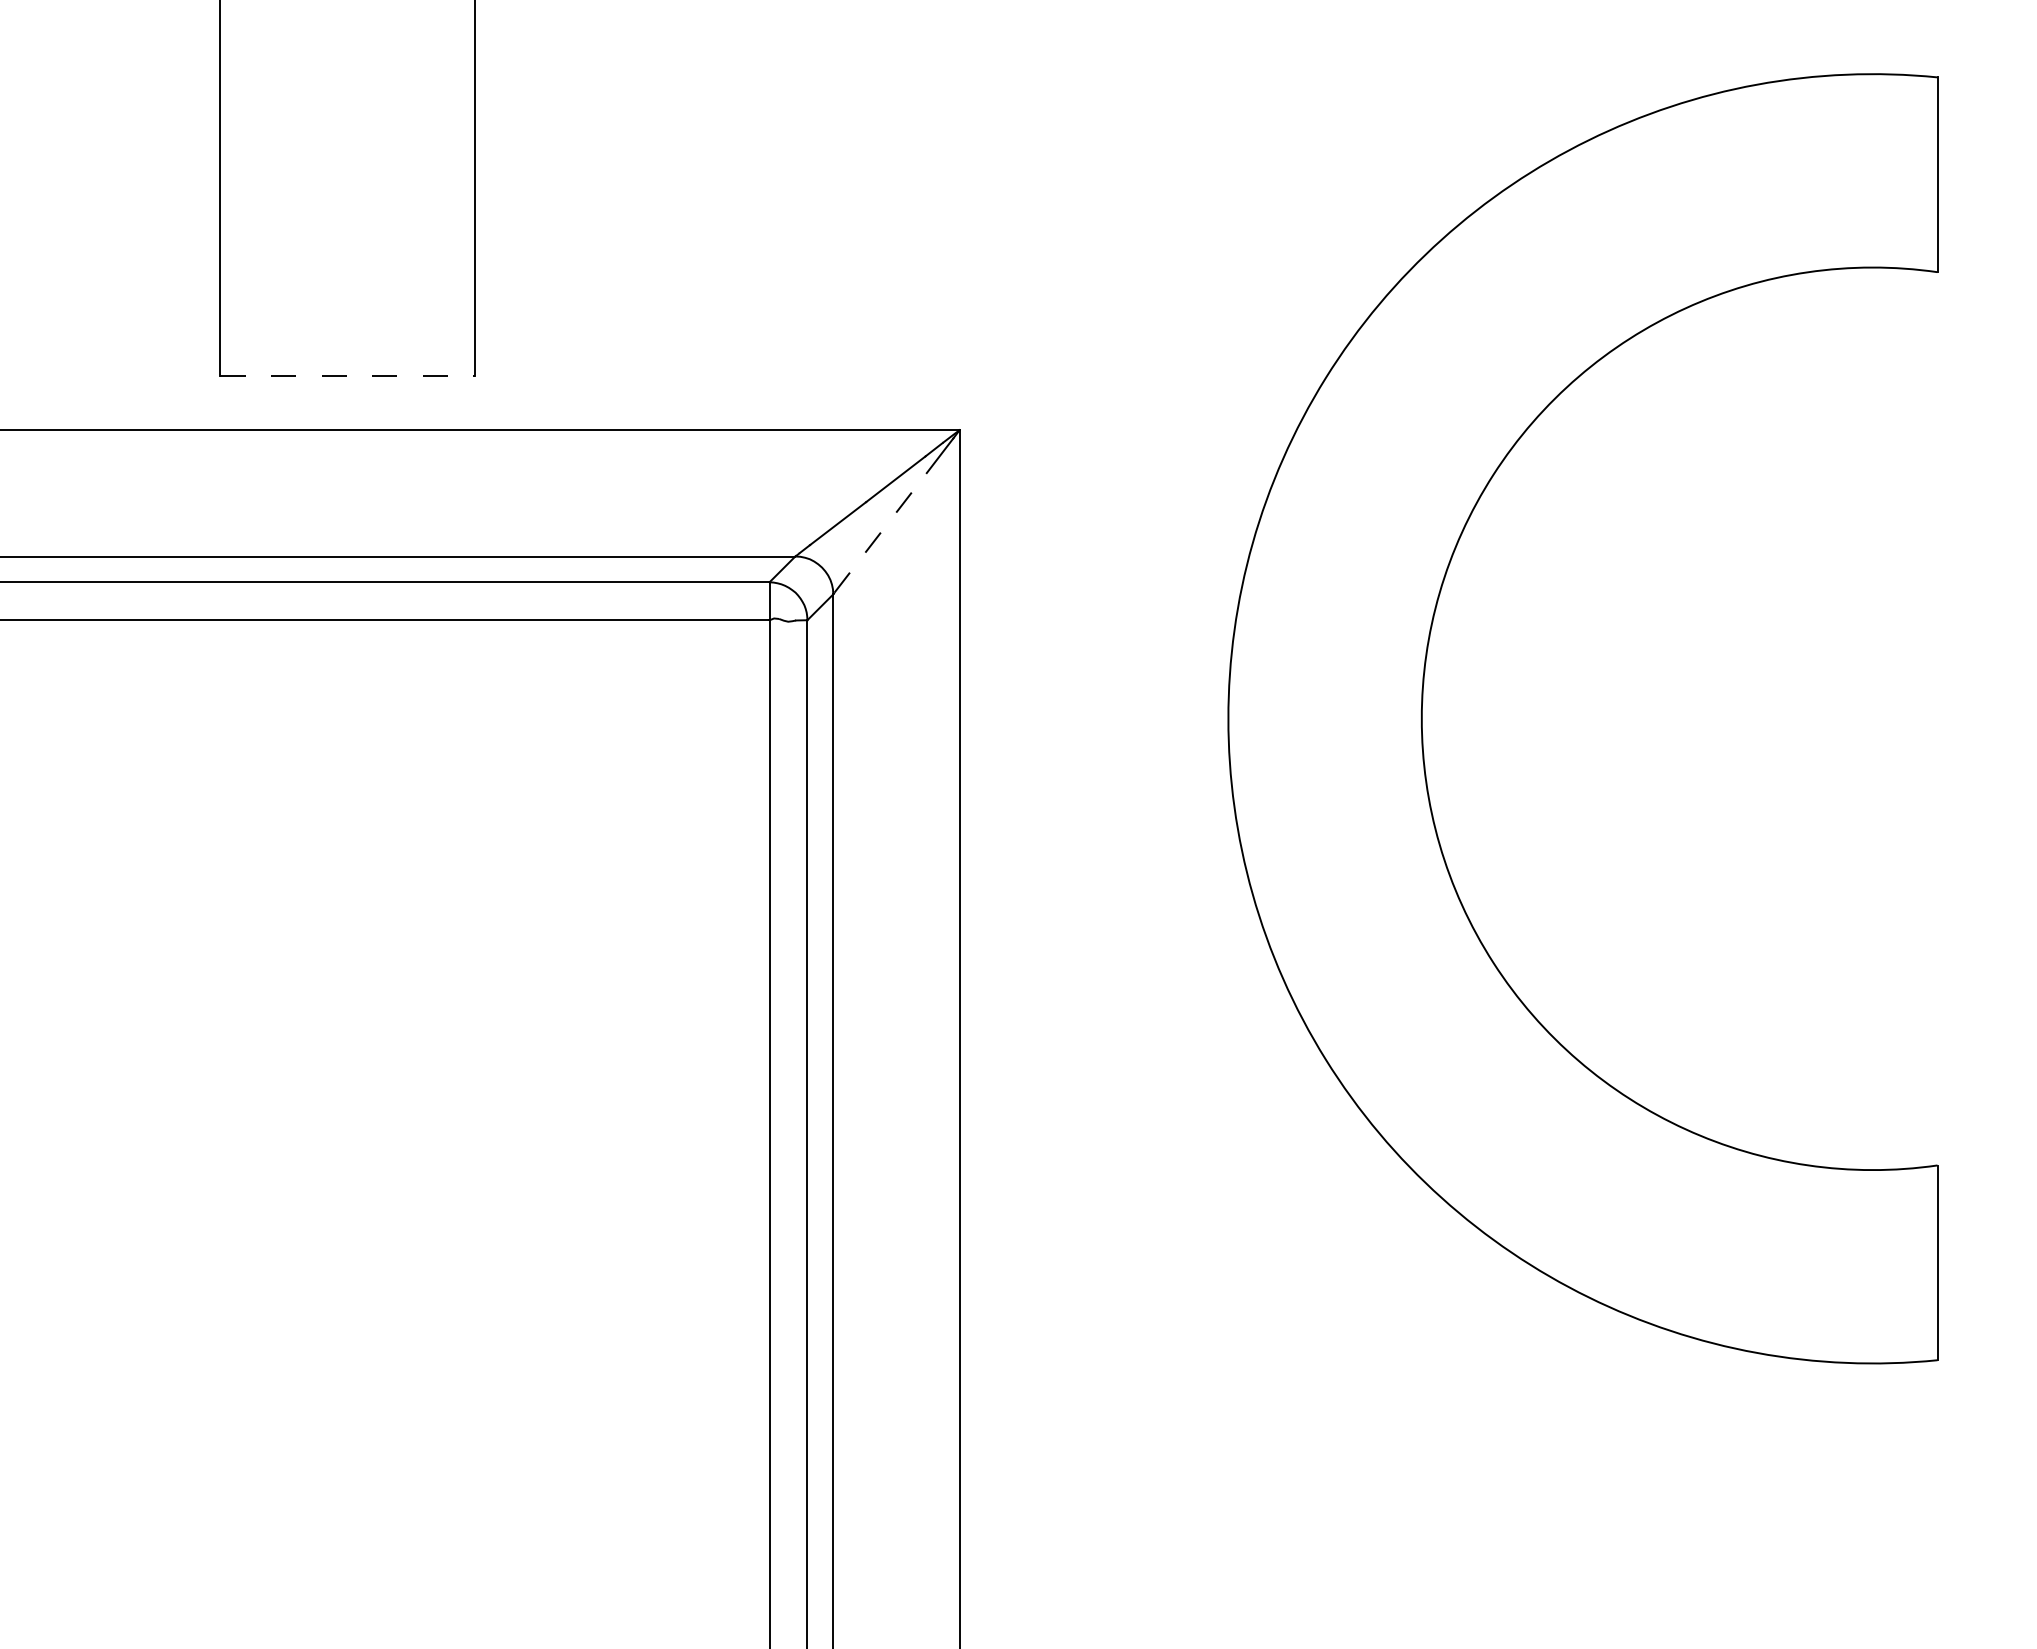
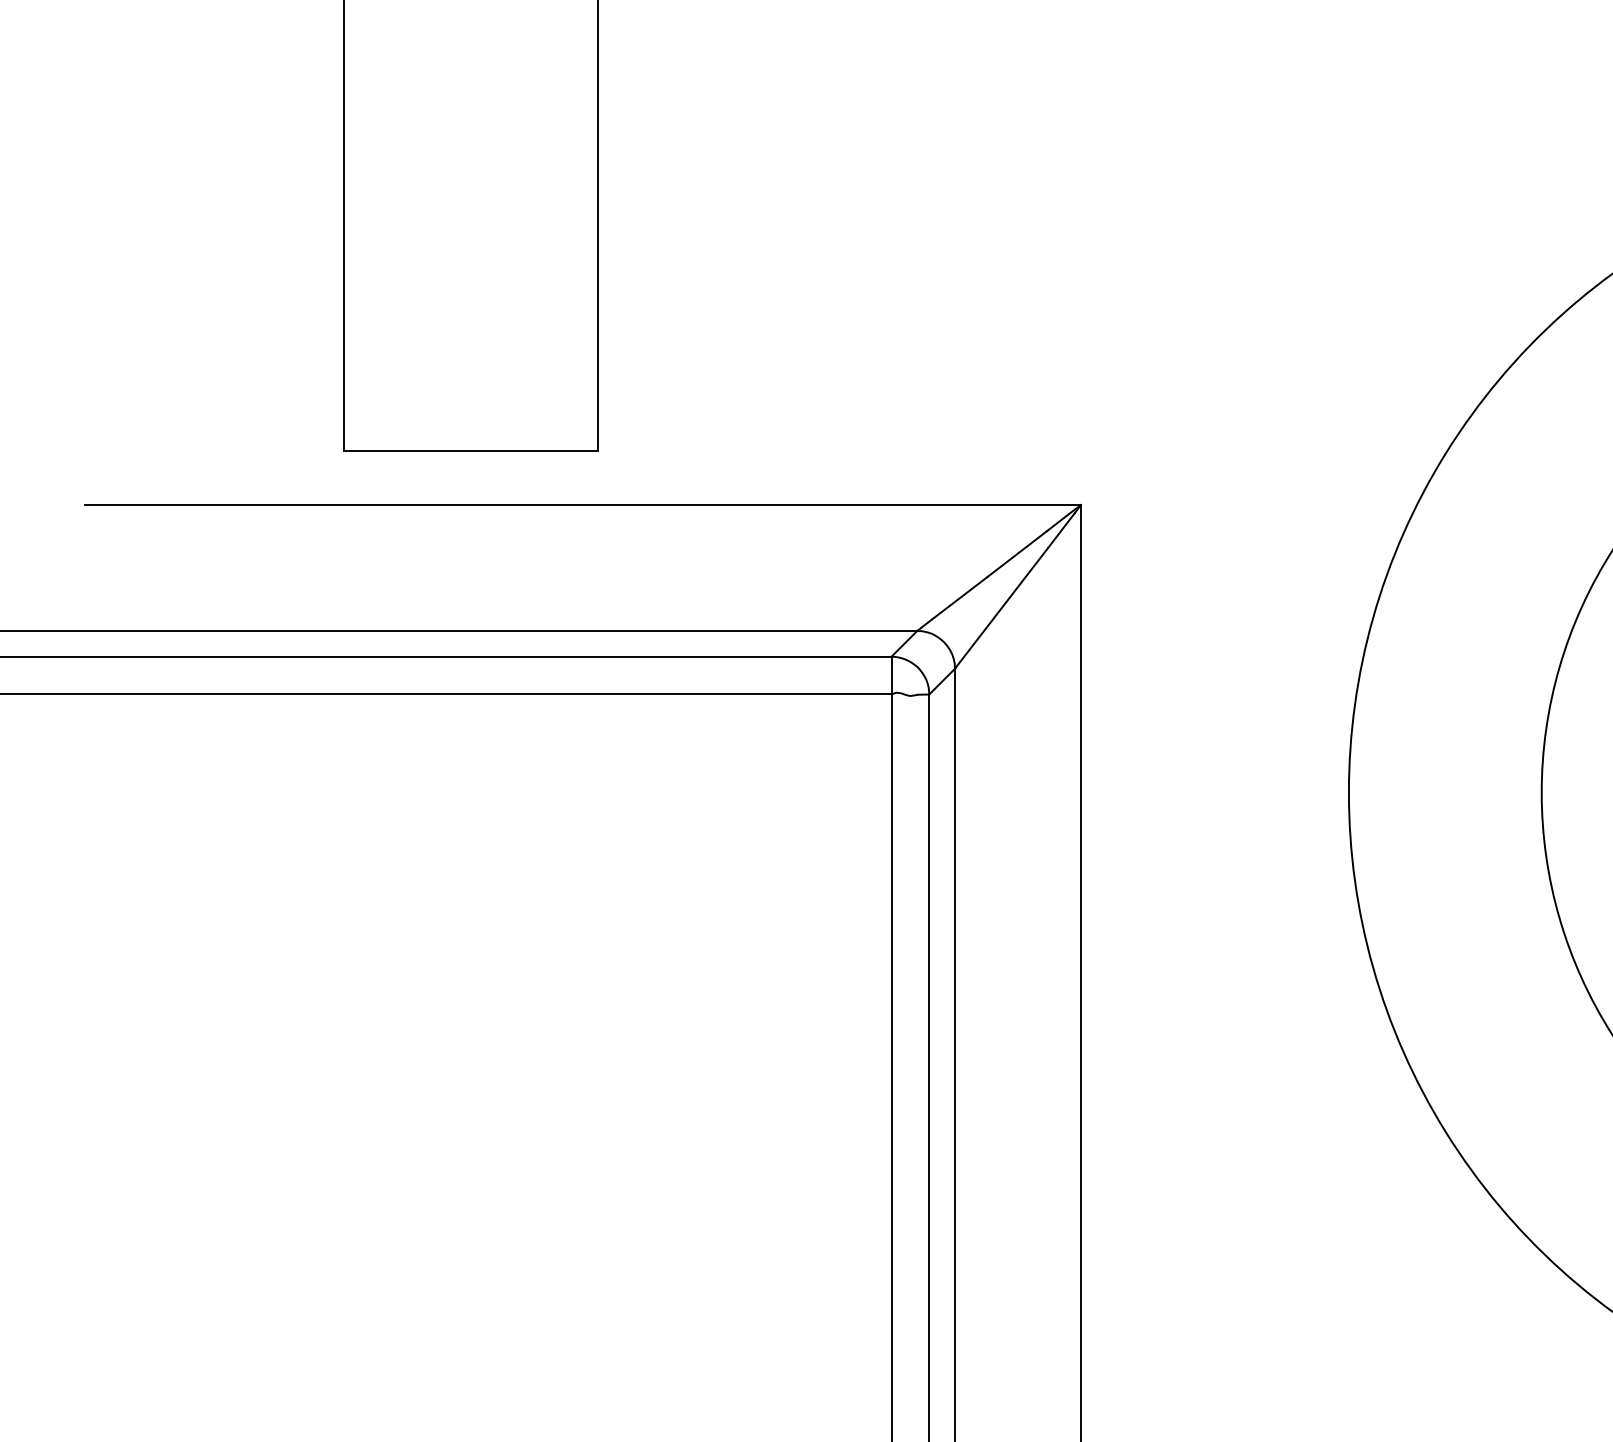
line: (348, 375) -> (471, 450), dashed -> solid
line: (880, 532) -> (1002, 607), dashed -> solid

